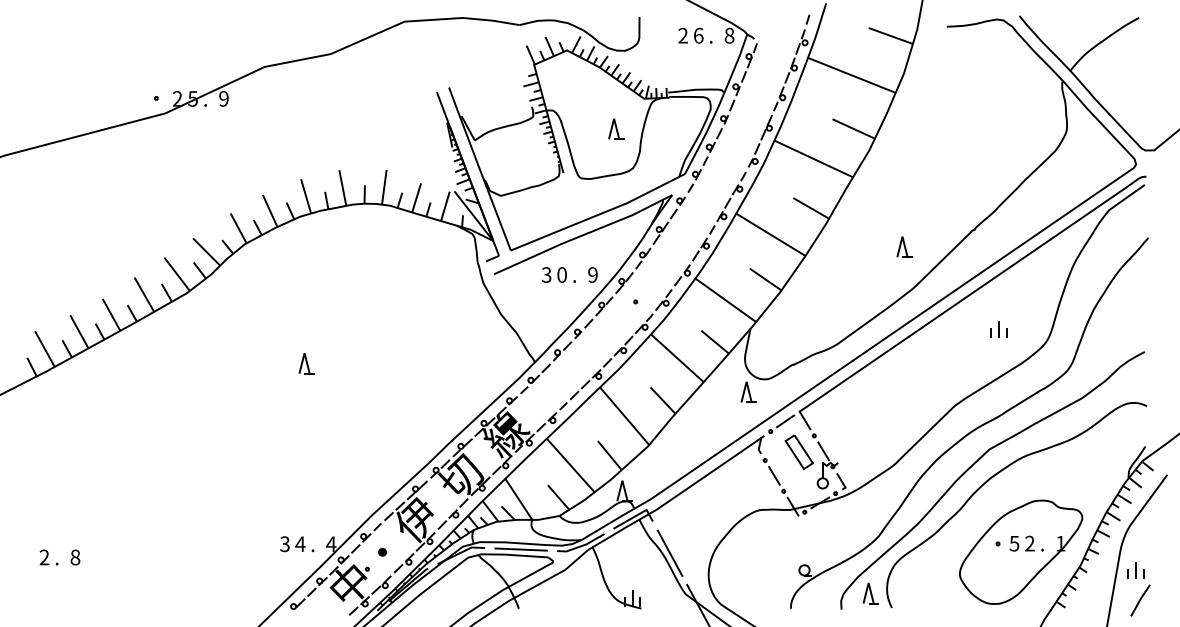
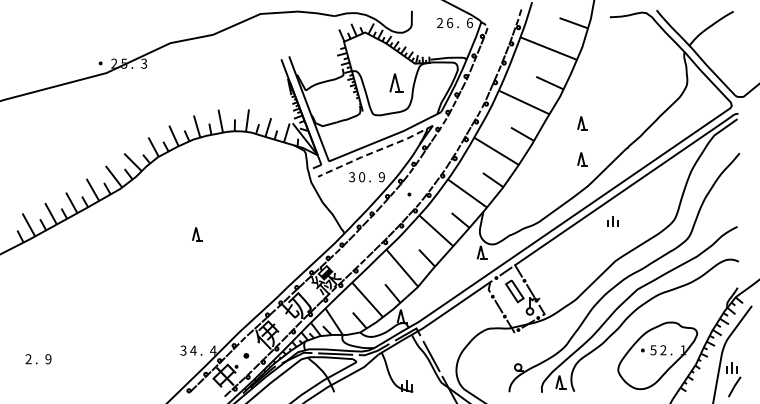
text: (728, 34) -> (469, 22), 8 -> 6
text: (224, 98) -> (144, 63), 9 -> 3
part: (615, 129) -> (396, 83), size x1.4
part: (904, 191) -> (582, 123), added
line: (583, 235) -> (375, 151), solid -> dashed
part: (997, 329) -> (612, 221), moved
text: (75, 557) -> (48, 359), 8 -> 9

